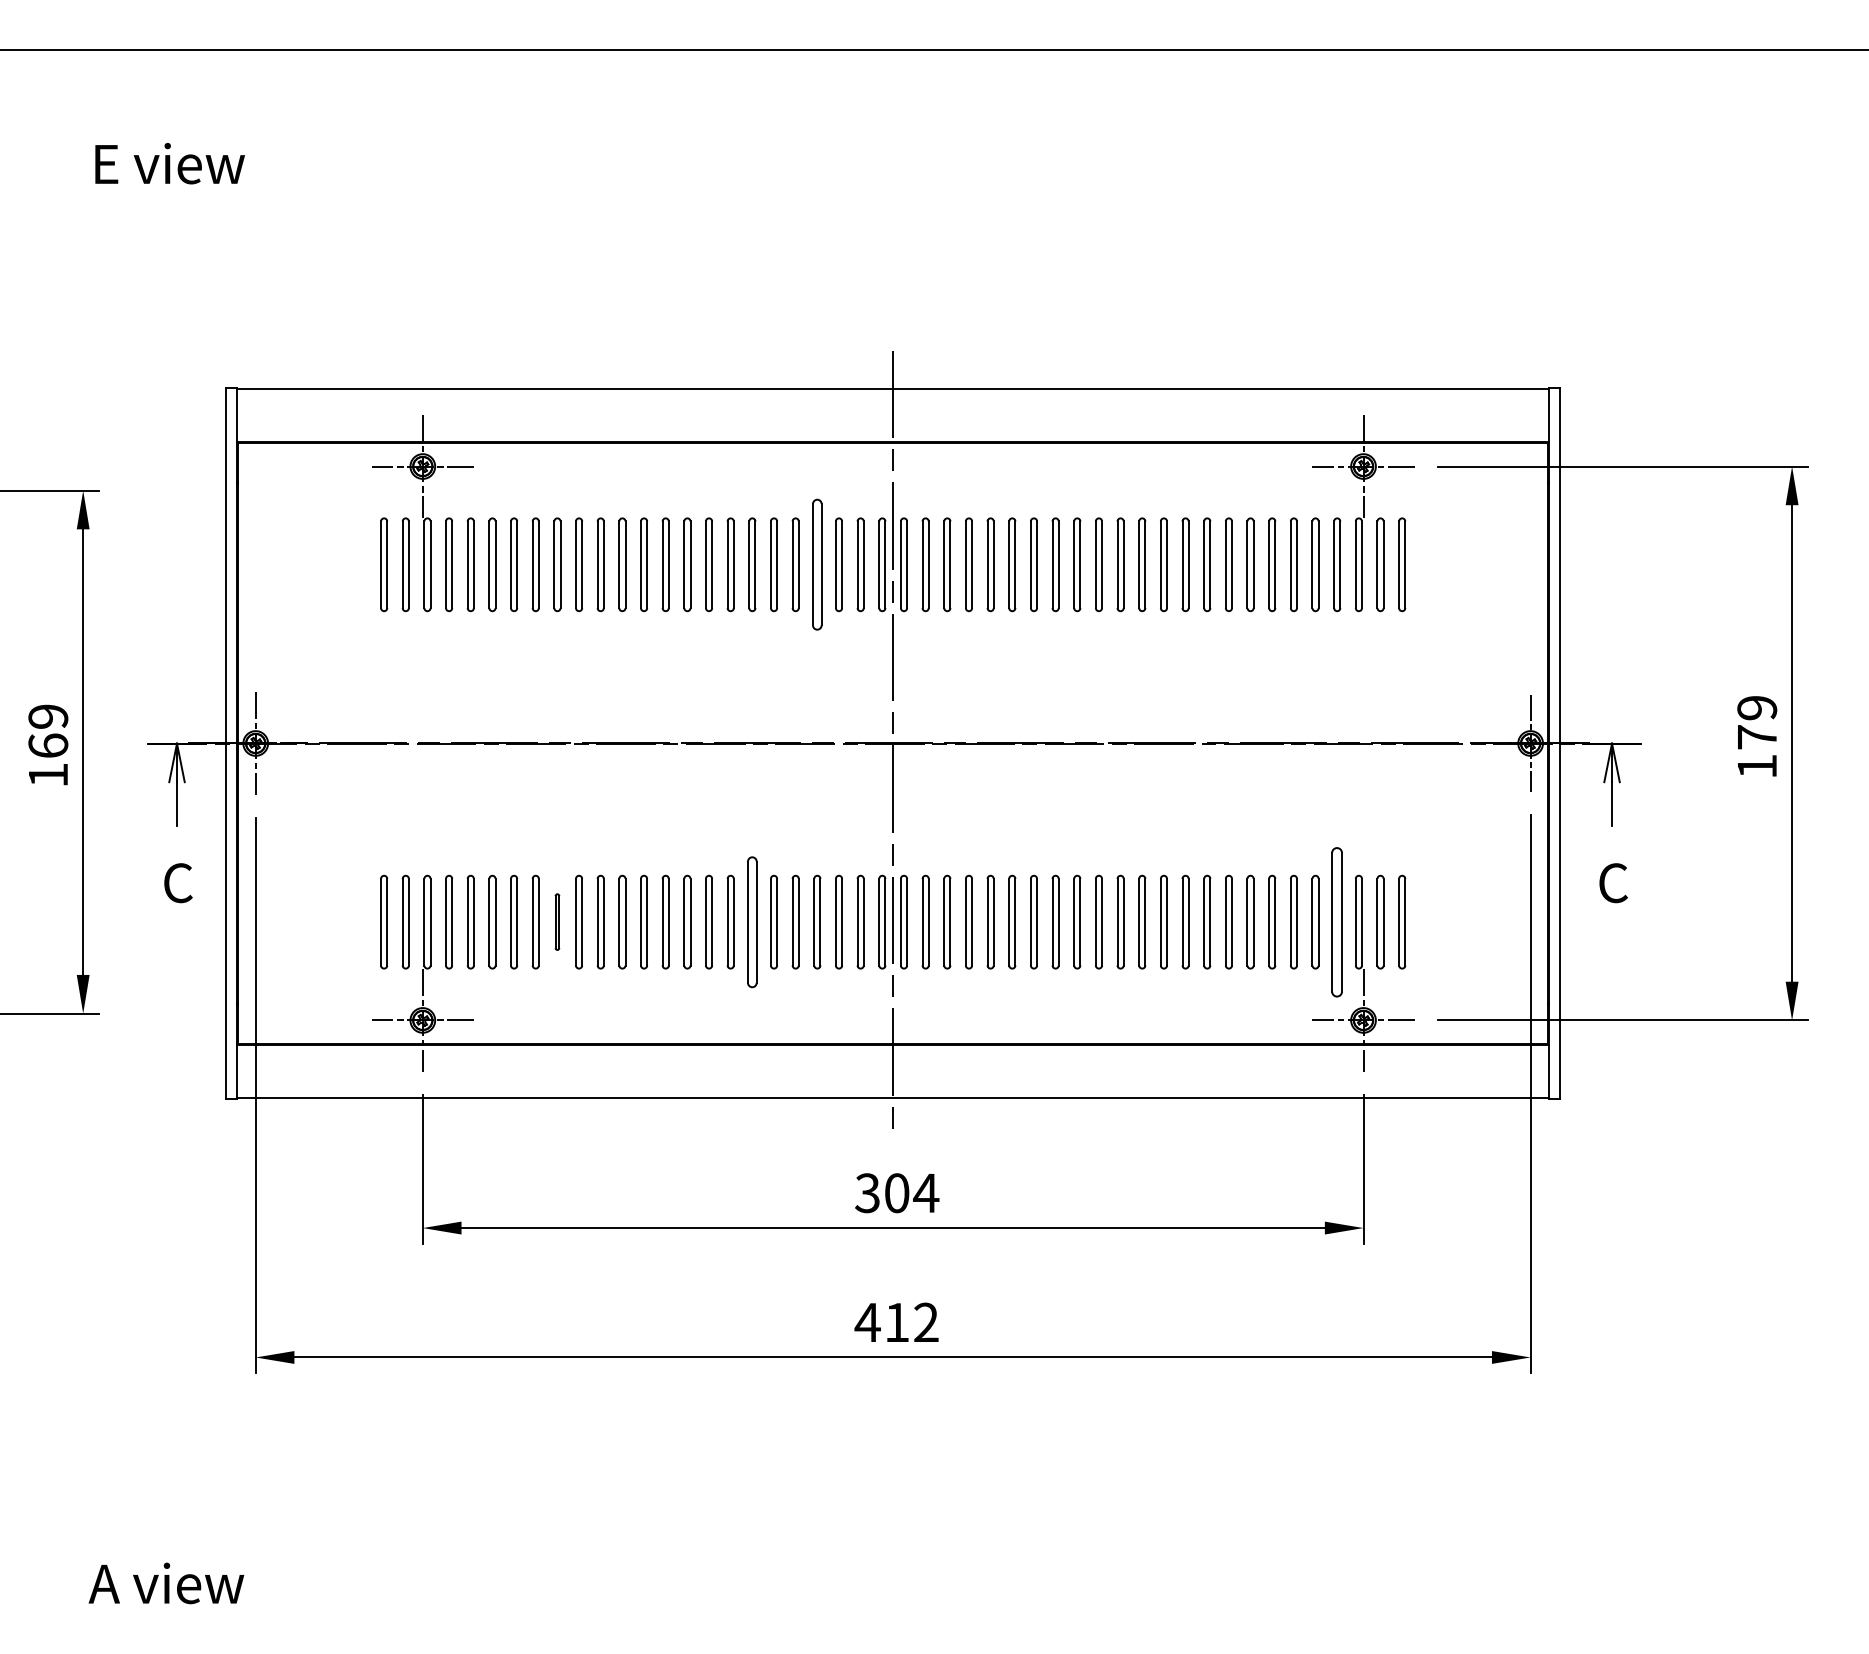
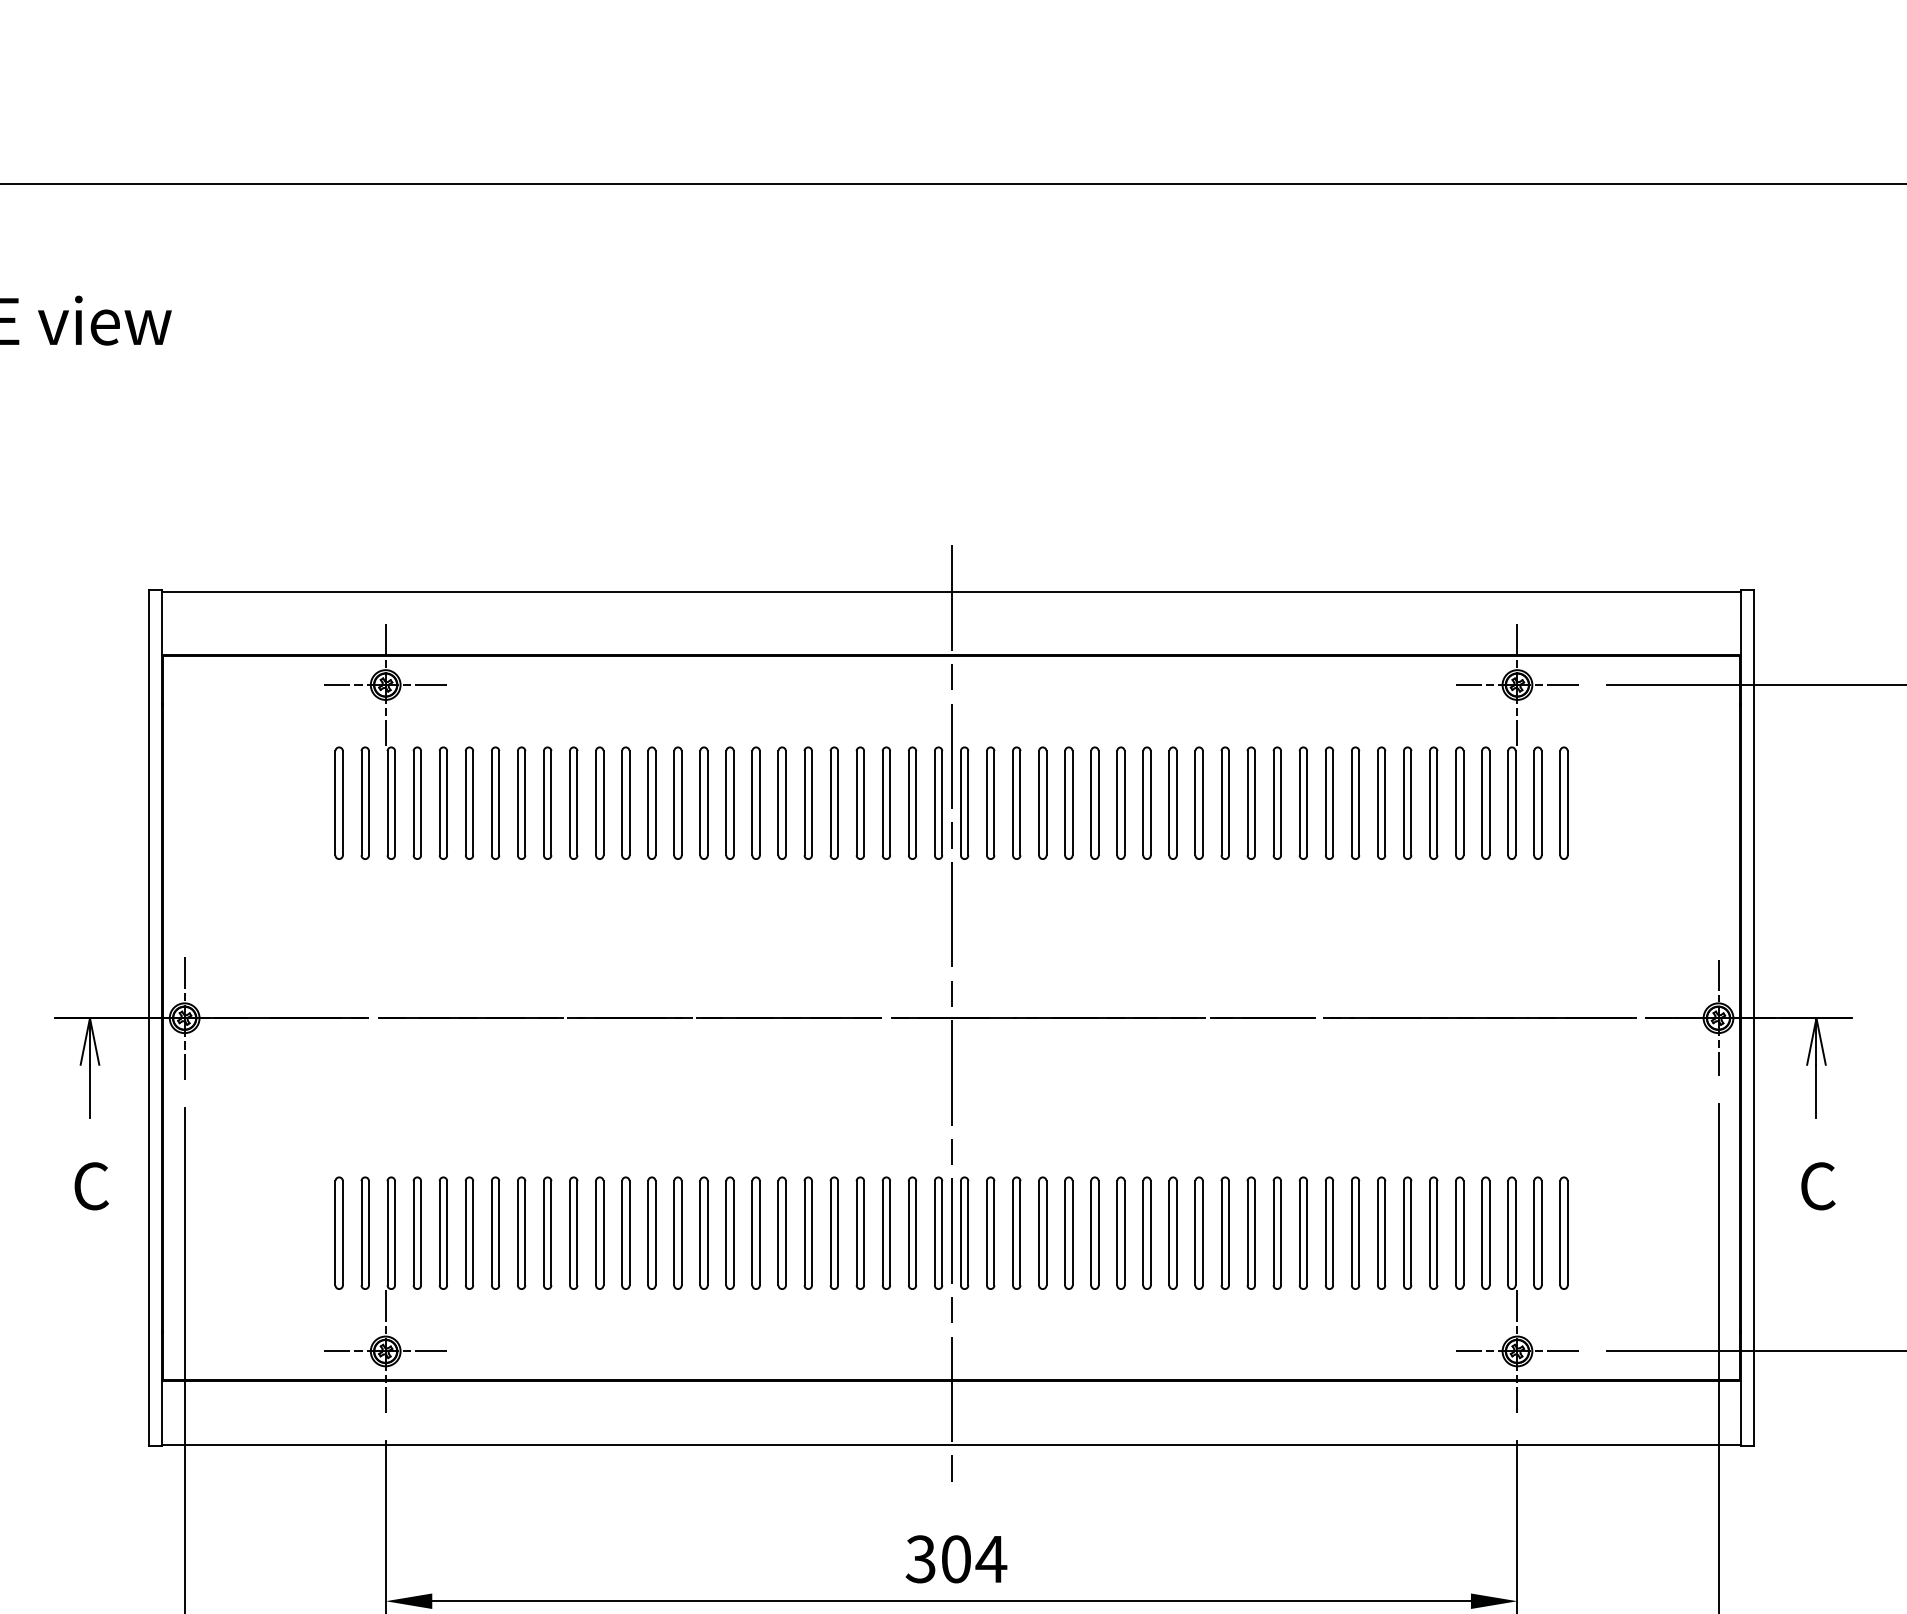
part: (817, 564) -> (860, 802), size x0.71
part: (557, 921) -> (547, 1232), size x1.67
part: (752, 921) -> (782, 1232), size x0.71
part: (1337, 921) -> (1486, 1232), size x0.62

